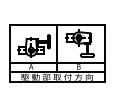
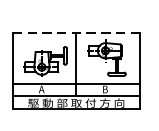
line: (57, 24) -> (76, 32), solid -> dashed

